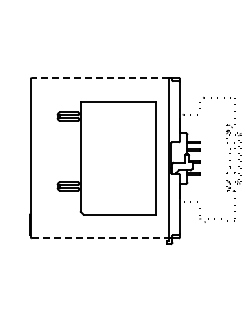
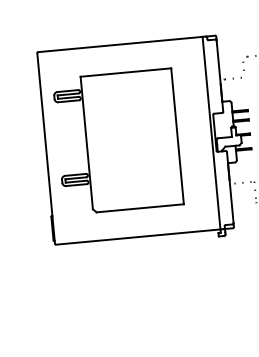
line: (99, 78) -> (119, 45), dashed -> solid
part: (106, 158) -> (117, 142), moved
line: (100, 238) -> (138, 237), dashed -> solid

